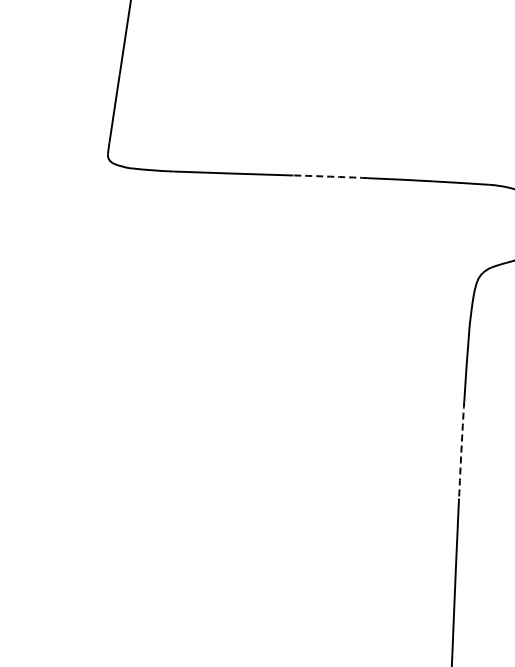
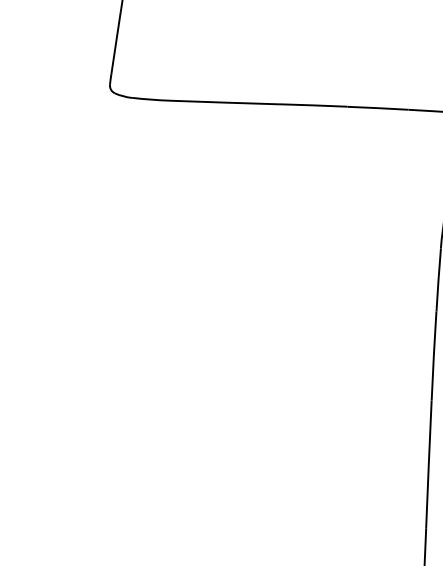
arc: (330, 176) -> (313, 105), dashed -> solid
arc: (461, 450) -> (433, 356), dashed -> solid

